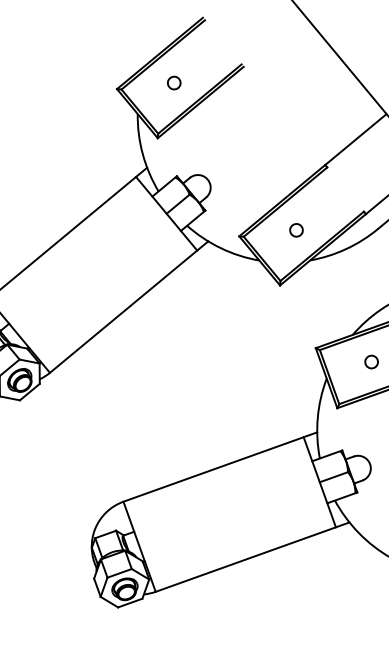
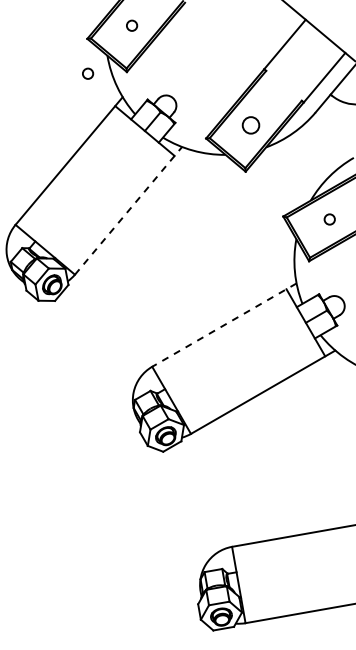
circle: (110, 131) -> (88, 73), added
circle: (296, 230) -> (250, 125), size x1.6
line: (129, 306) -> (128, 210), solid -> dashed
line: (219, 467) -> (223, 325), solid -> dashed

